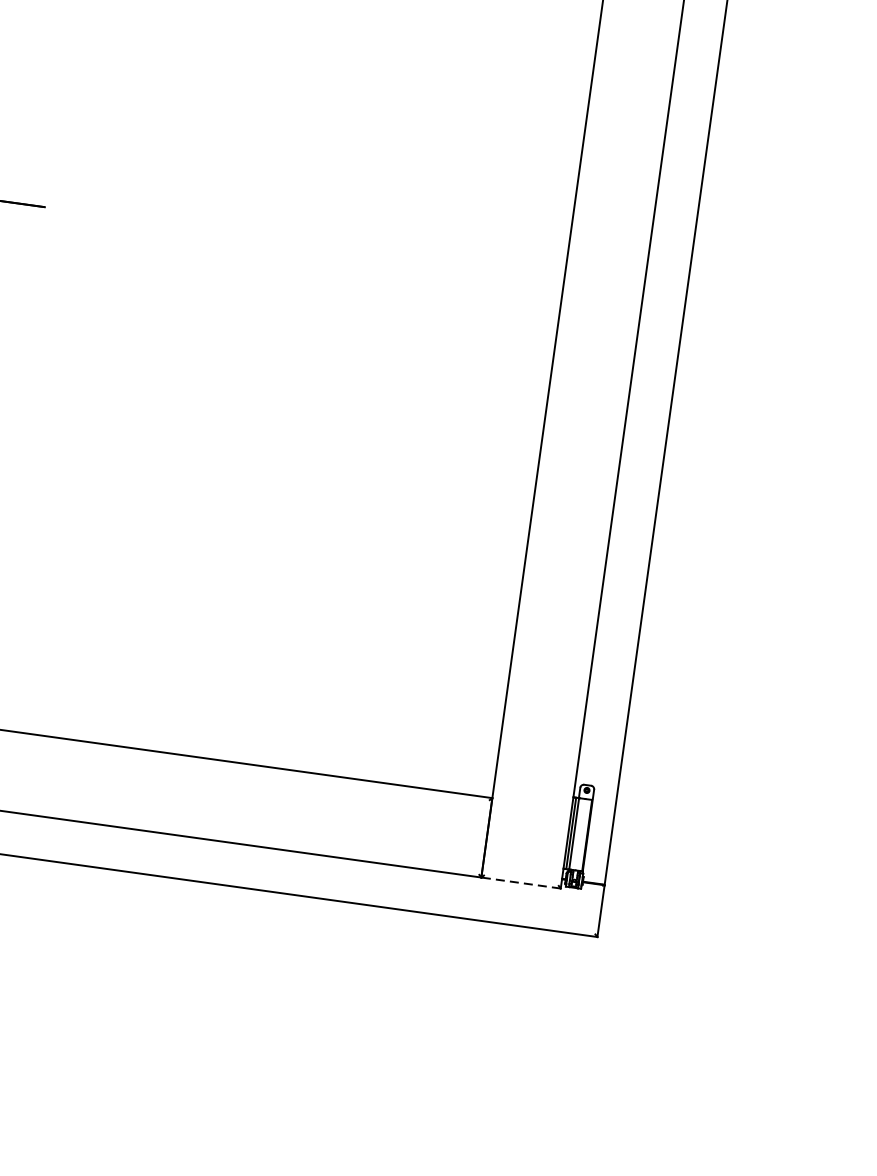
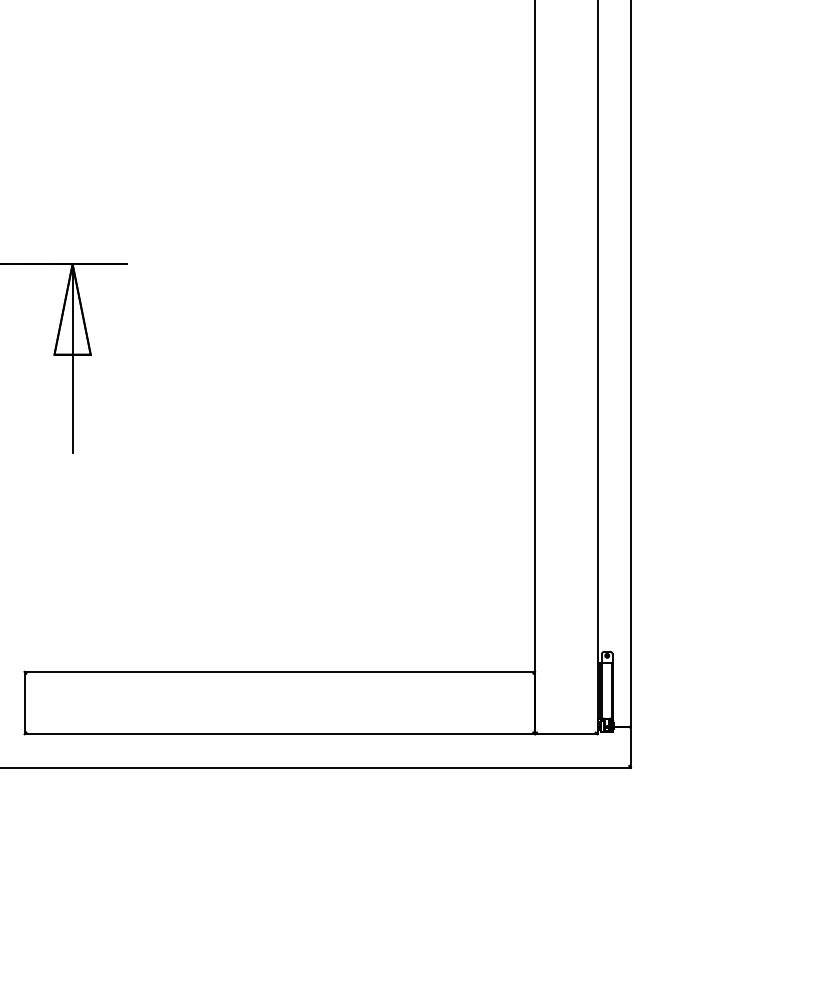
line: (519, 883) -> (565, 734), dashed -> solid

